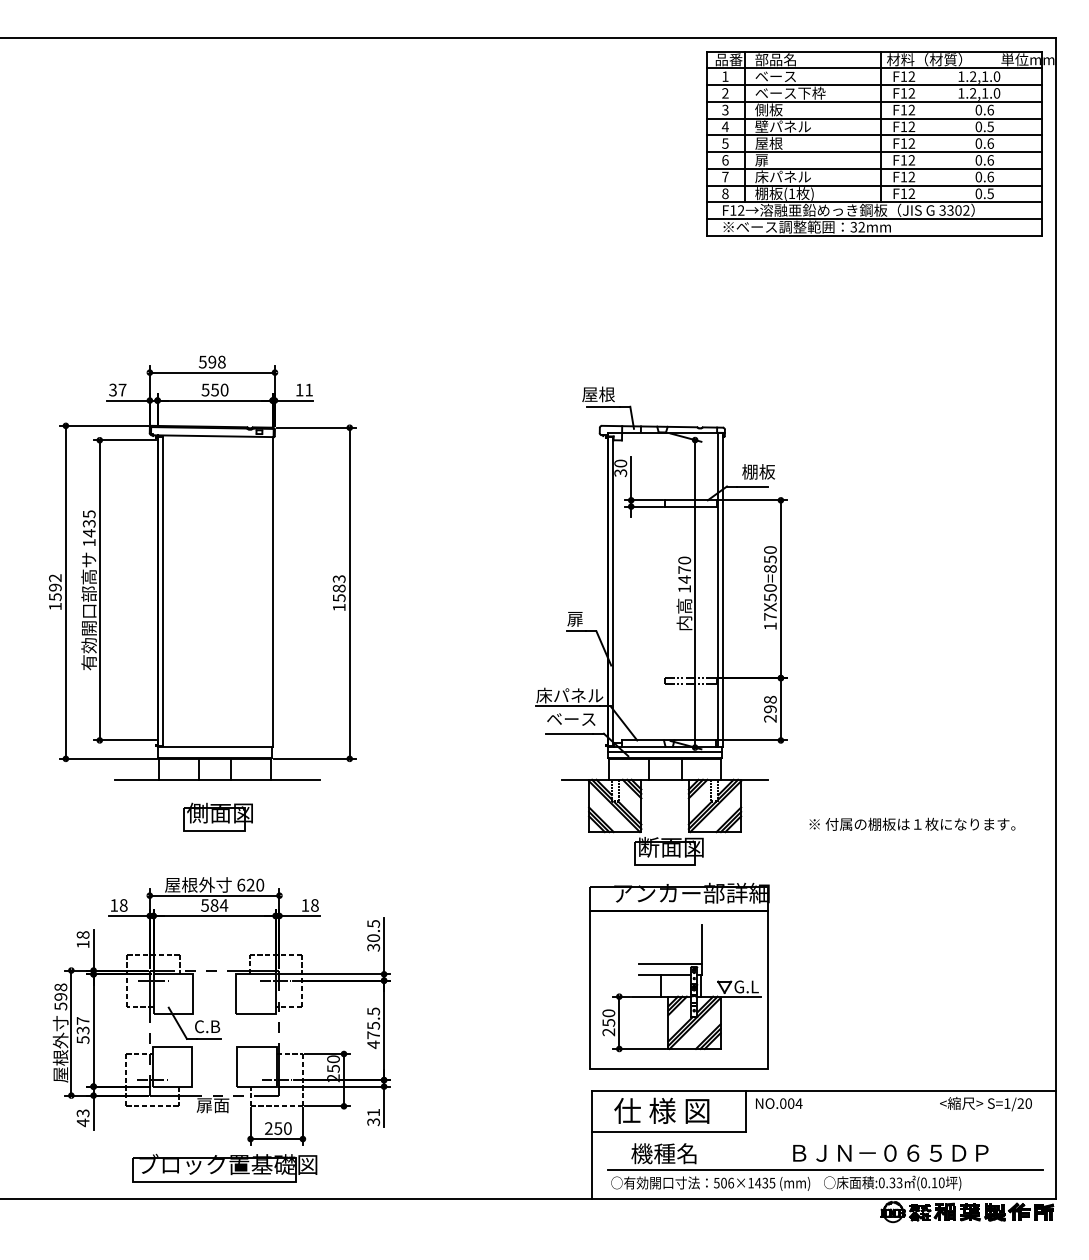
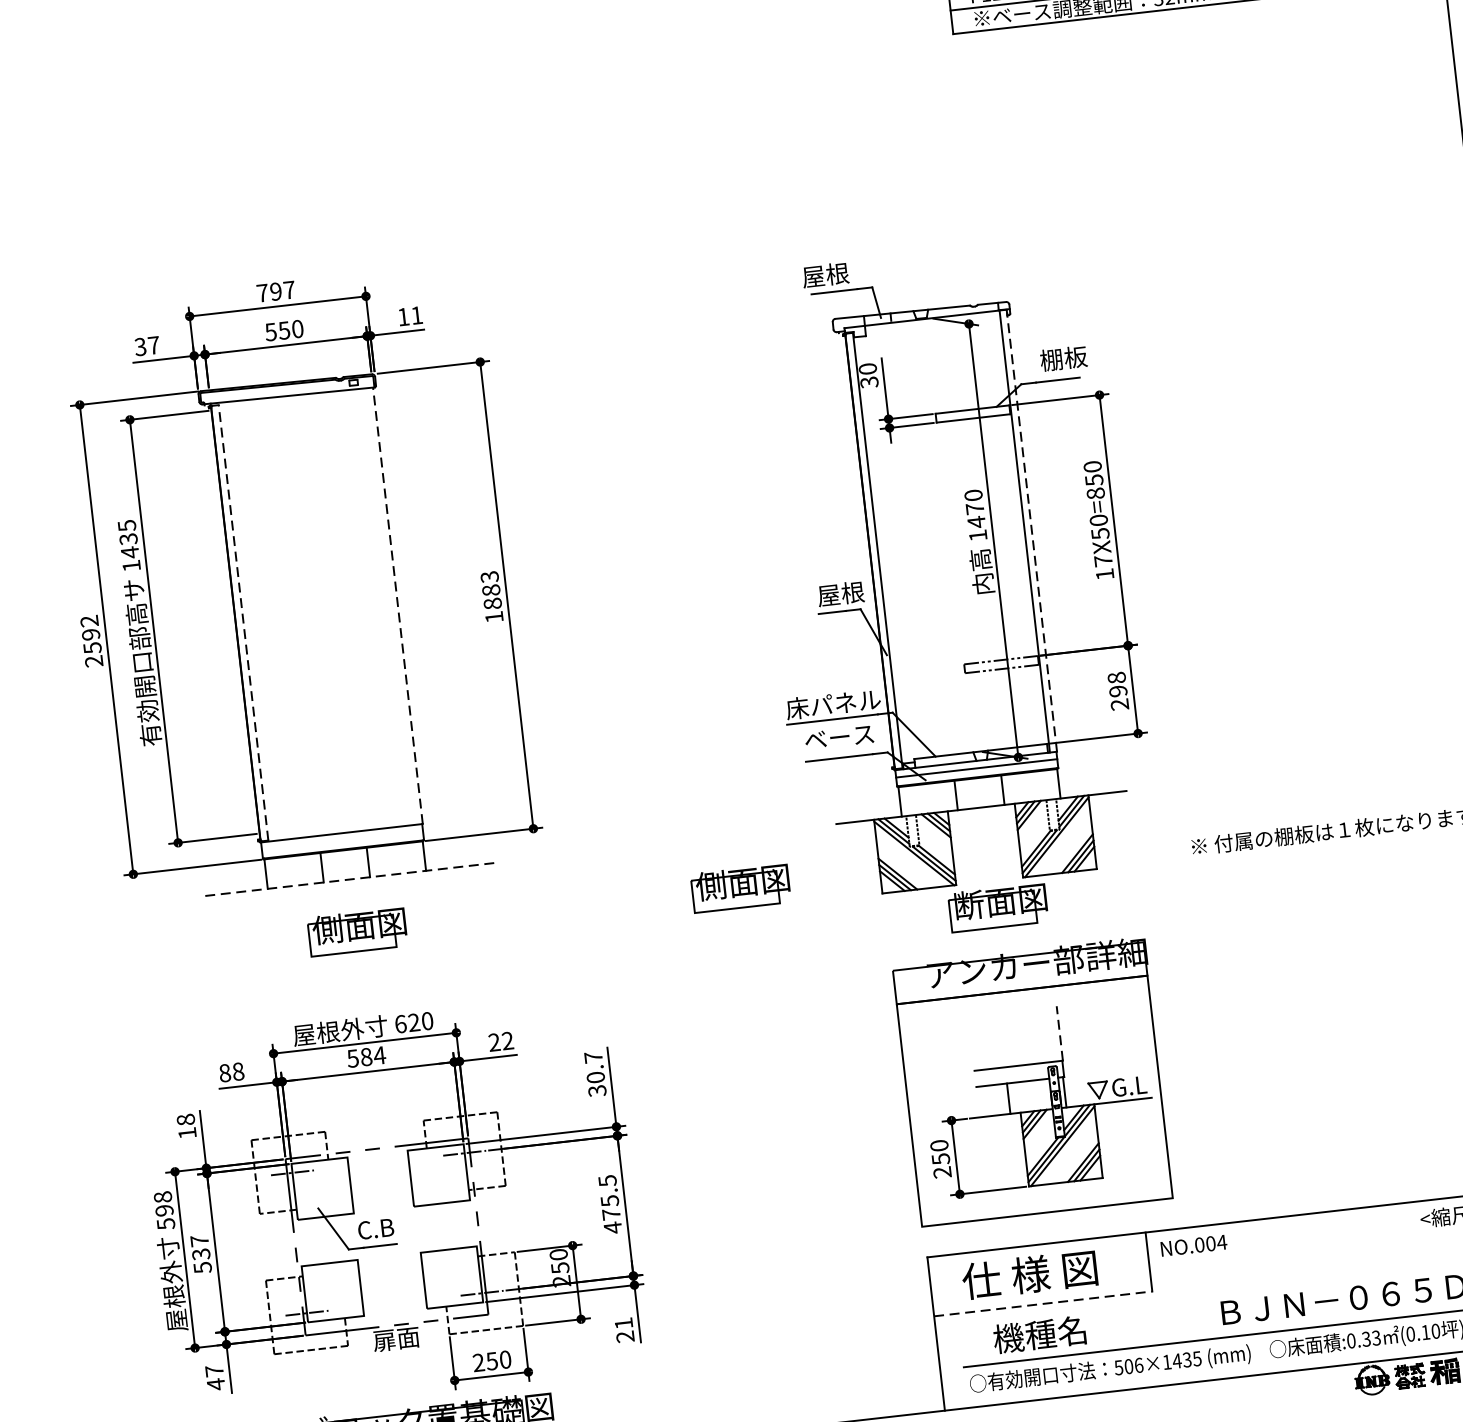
text: (212, 361) -> (276, 290), 598 -> 797
line: (722, 589) -> (1031, 530), solid -> dashed
line: (163, 591) -> (244, 622), solid -> dashed
line: (272, 591) -> (397, 605), solid -> dashed
text: (338, 597) -> (491, 603), 1583 -> 1883
text: (55, 606) -> (94, 661), 1592 -> 2592
text: (583, 618) -> (840, 593), 扉 -> 屋根
line: (217, 779) -> (350, 879), solid -> dashed
part: (489, 816) -> (739, 887), added
text: (114, 905) -> (225, 1073), 18 -> 88
text: (309, 905) -> (500, 1041), 18 -> 22
text: (373, 923) -> (593, 1056), 30.5 -> 30.7
line: (702, 943) -> (1060, 1032), solid -> dashed
text: (82, 1113) -> (213, 1371), 43 -> 47
text: (373, 1122) -> (625, 1337), 31 -> 21
line: (669, 1132) -> (1044, 1303), solid -> dashed

